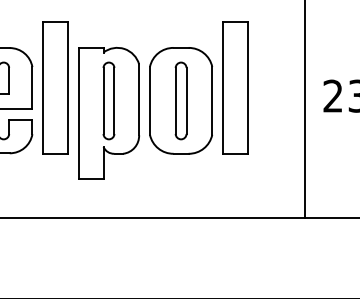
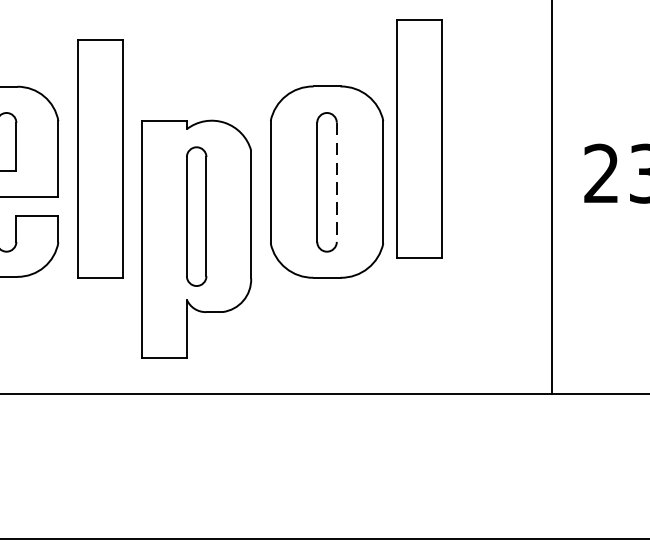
part: (235, 87) -> (419, 138), moved
line: (186, 100) -> (336, 181), solid -> dashed
part: (108, 112) -> (195, 237), moved

